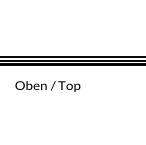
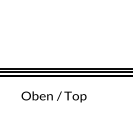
text: (47, 86) -> (53, 96), moved

